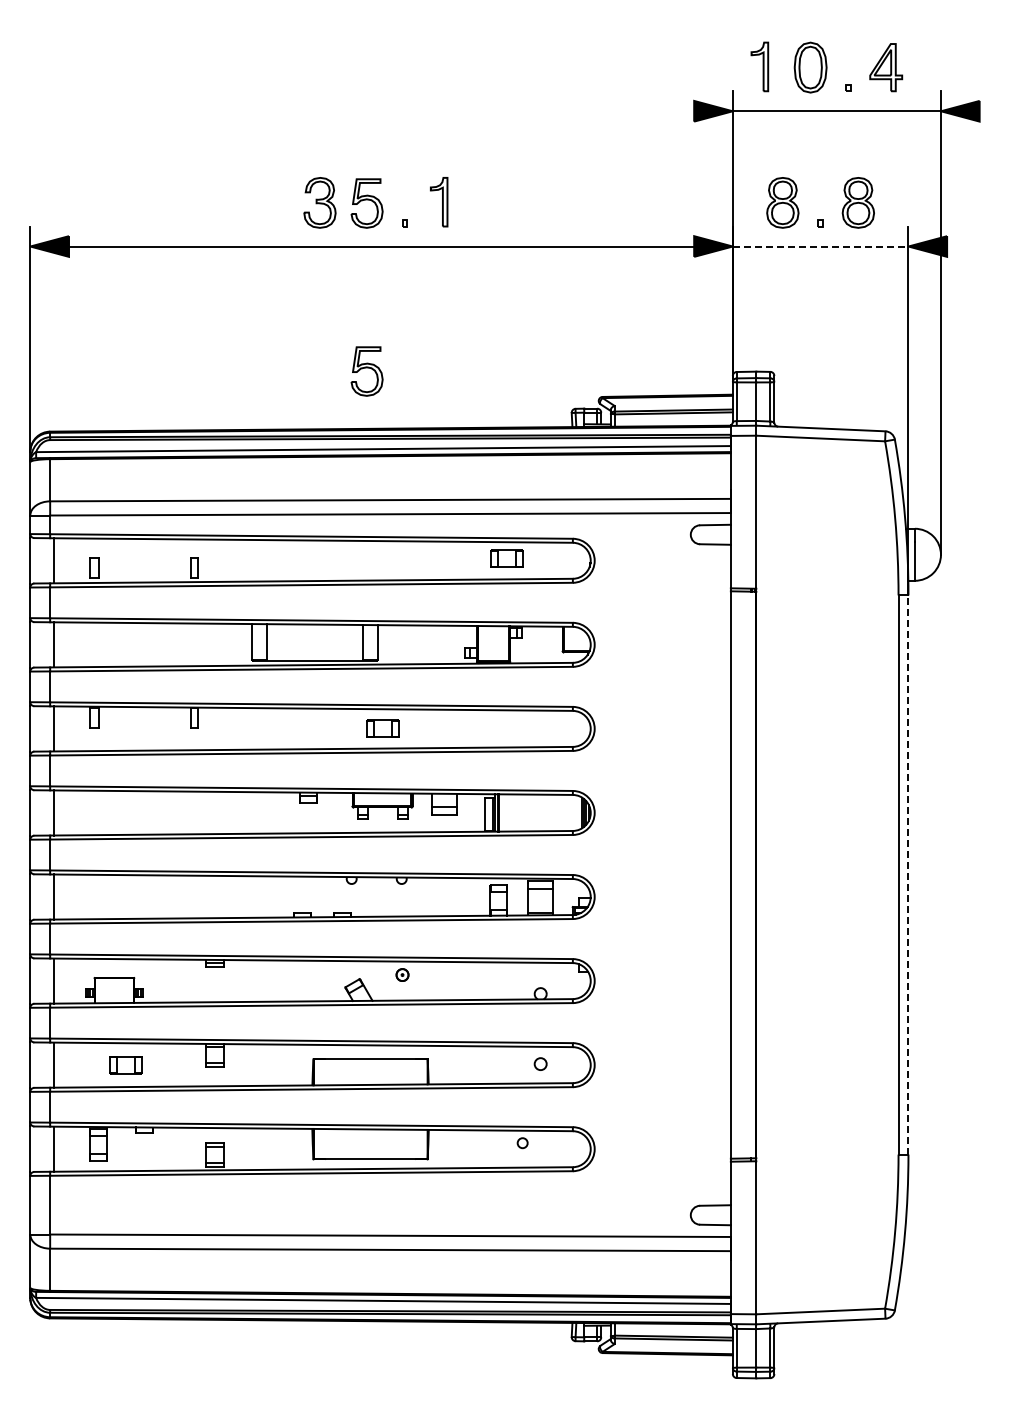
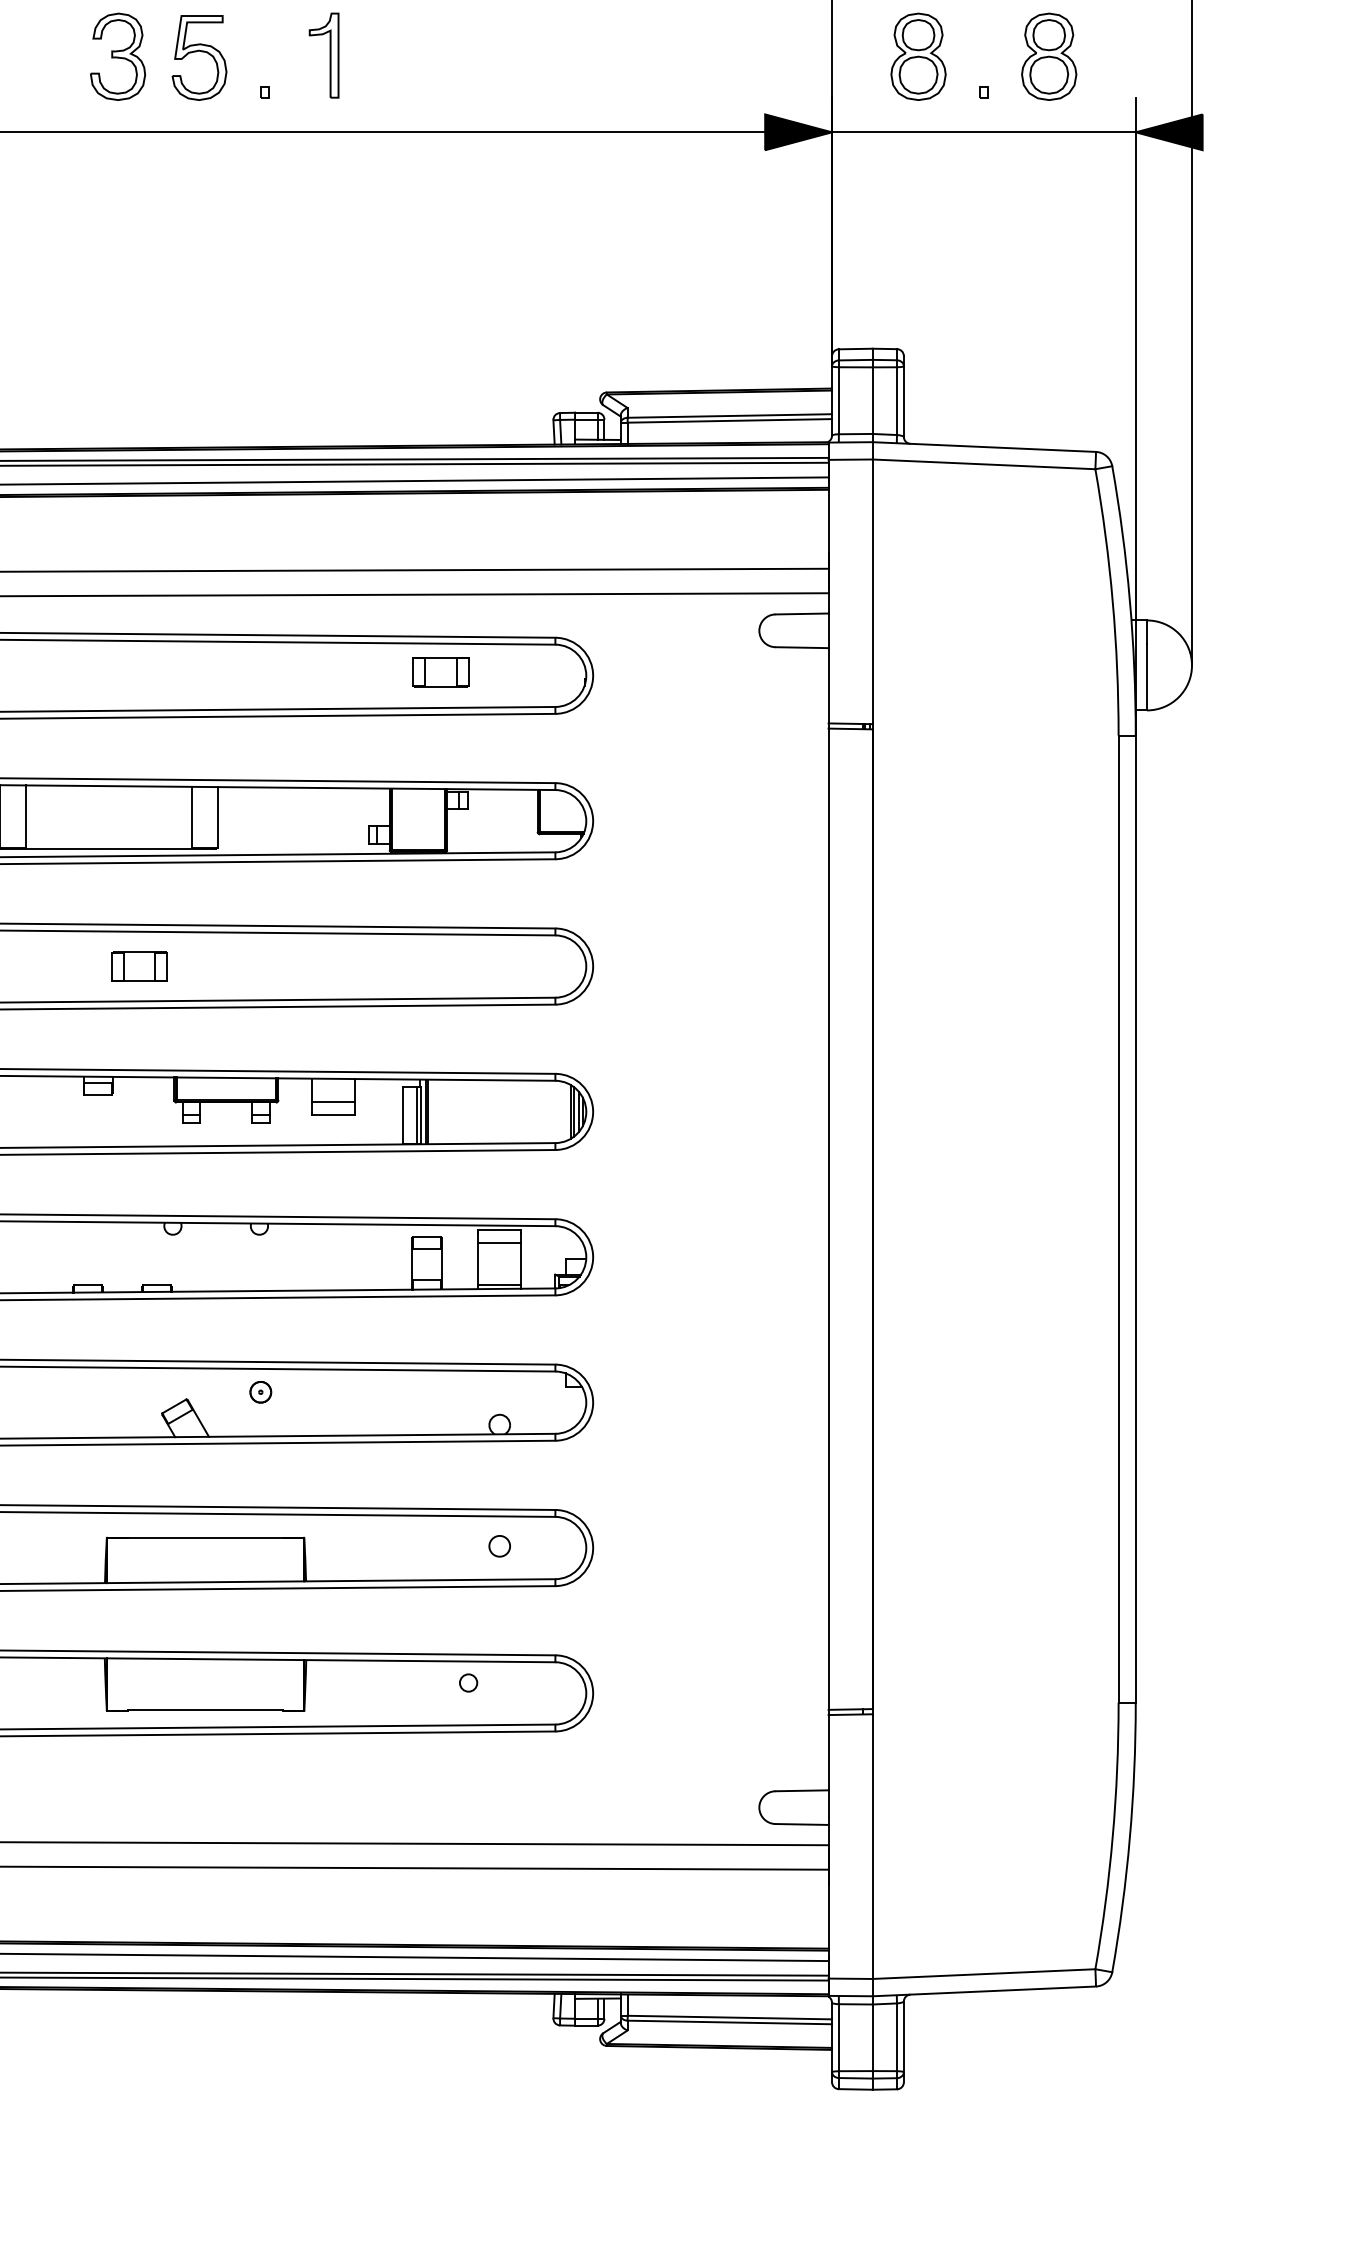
line: (820, 246) -> (983, 132), dashed -> solid
part: (366, 371) -> (198, 348), removed
part: (382, 728) -> (139, 965), moved
line: (908, 875) -> (1135, 1220), dashed -> solid

